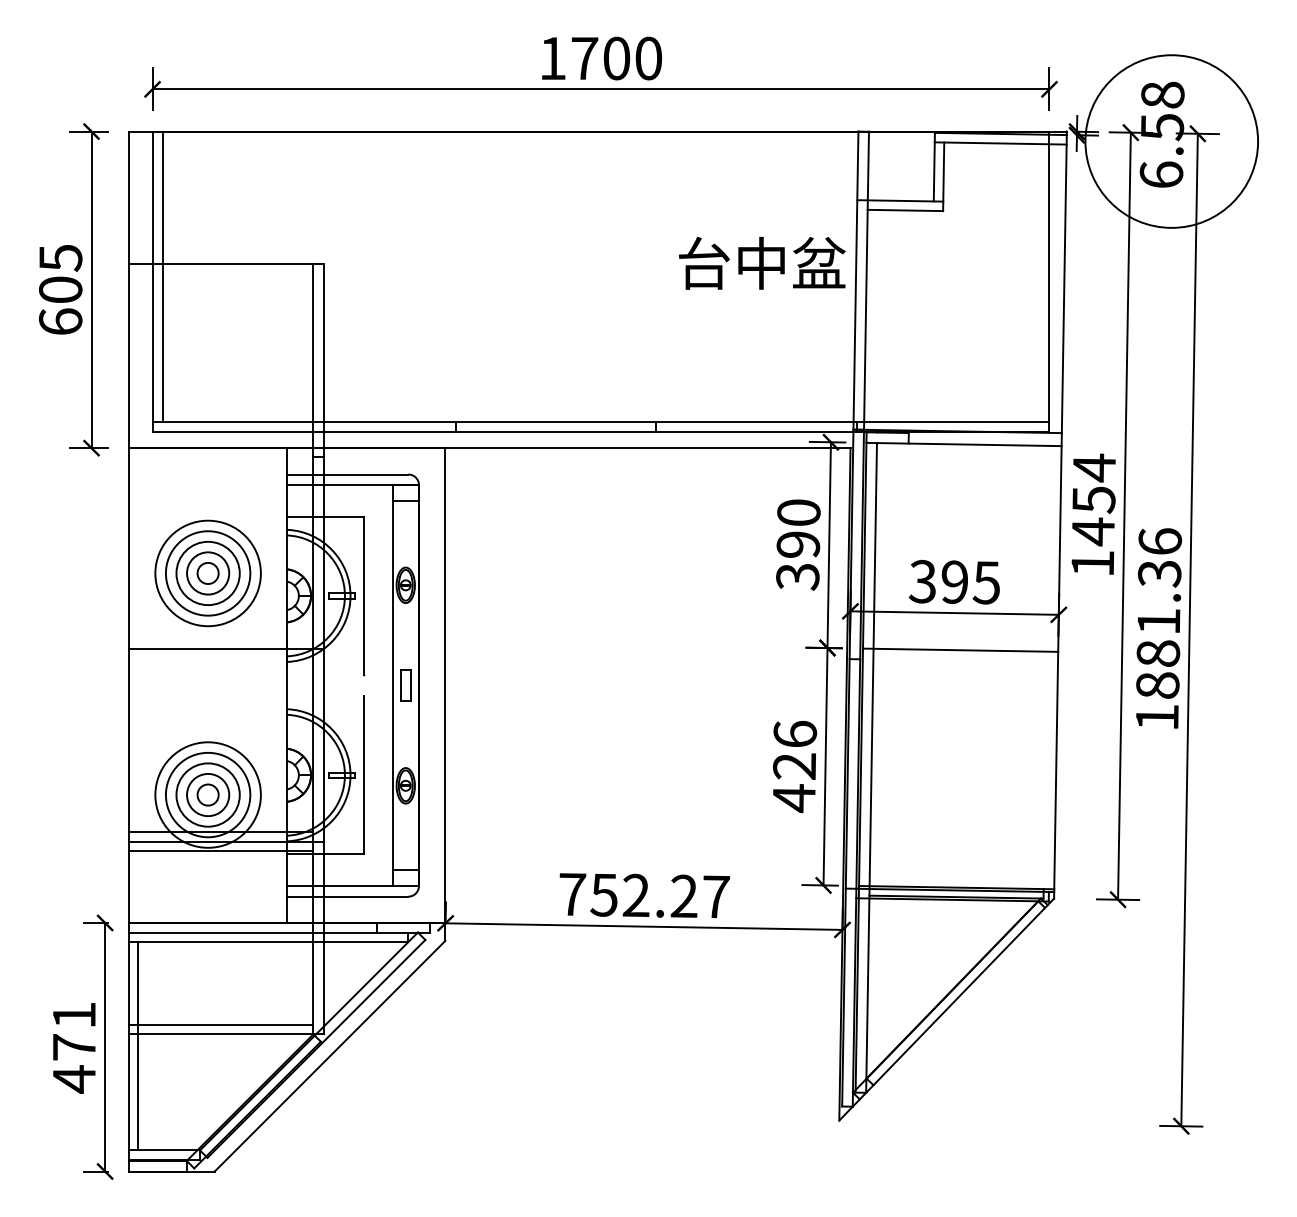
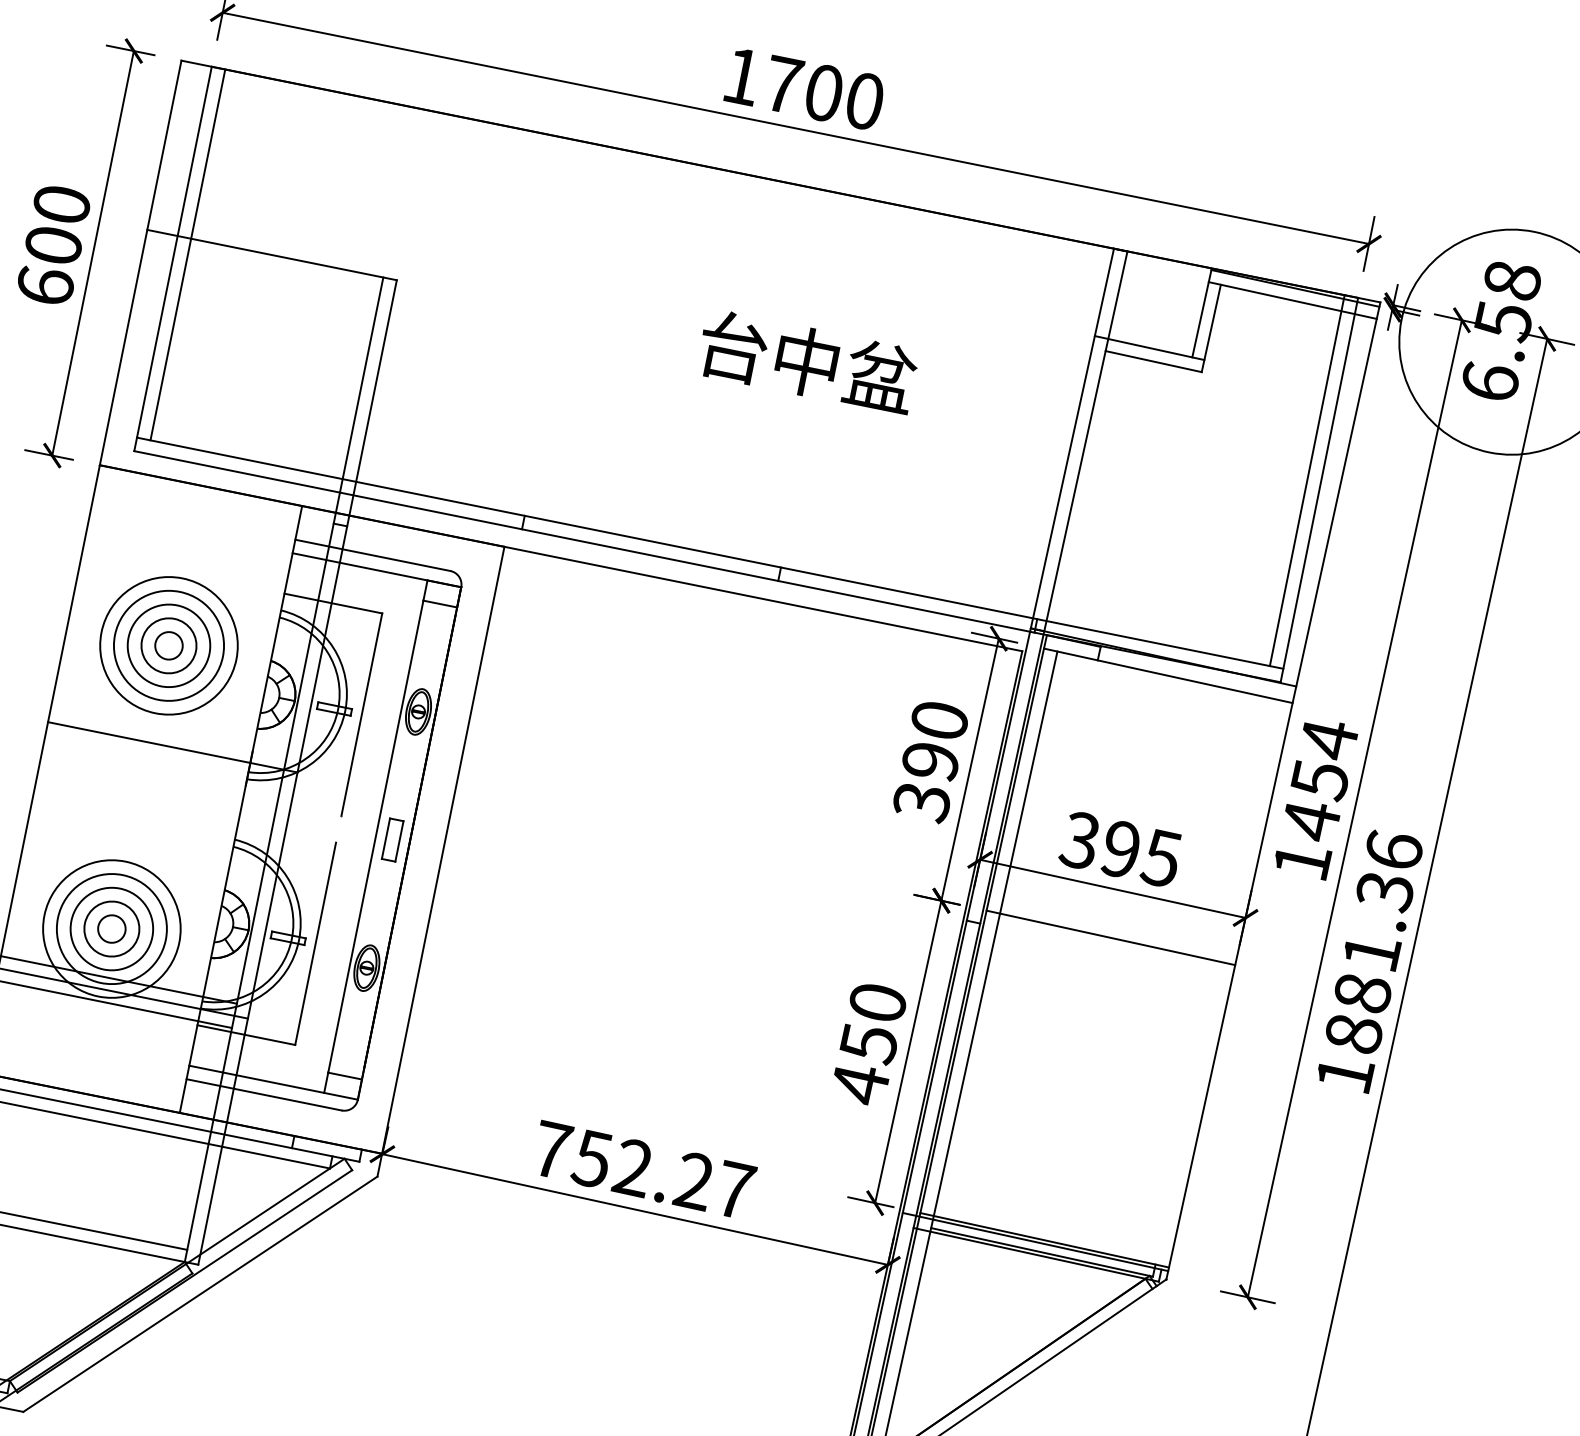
text: (60, 257) -> (61, 203), 605 -> 600
text: (762, 262) -> (808, 361), moved
line: (1038, 276) -> (1306, 480), added
text: (795, 750) -> (874, 1023), 426 -> 450

